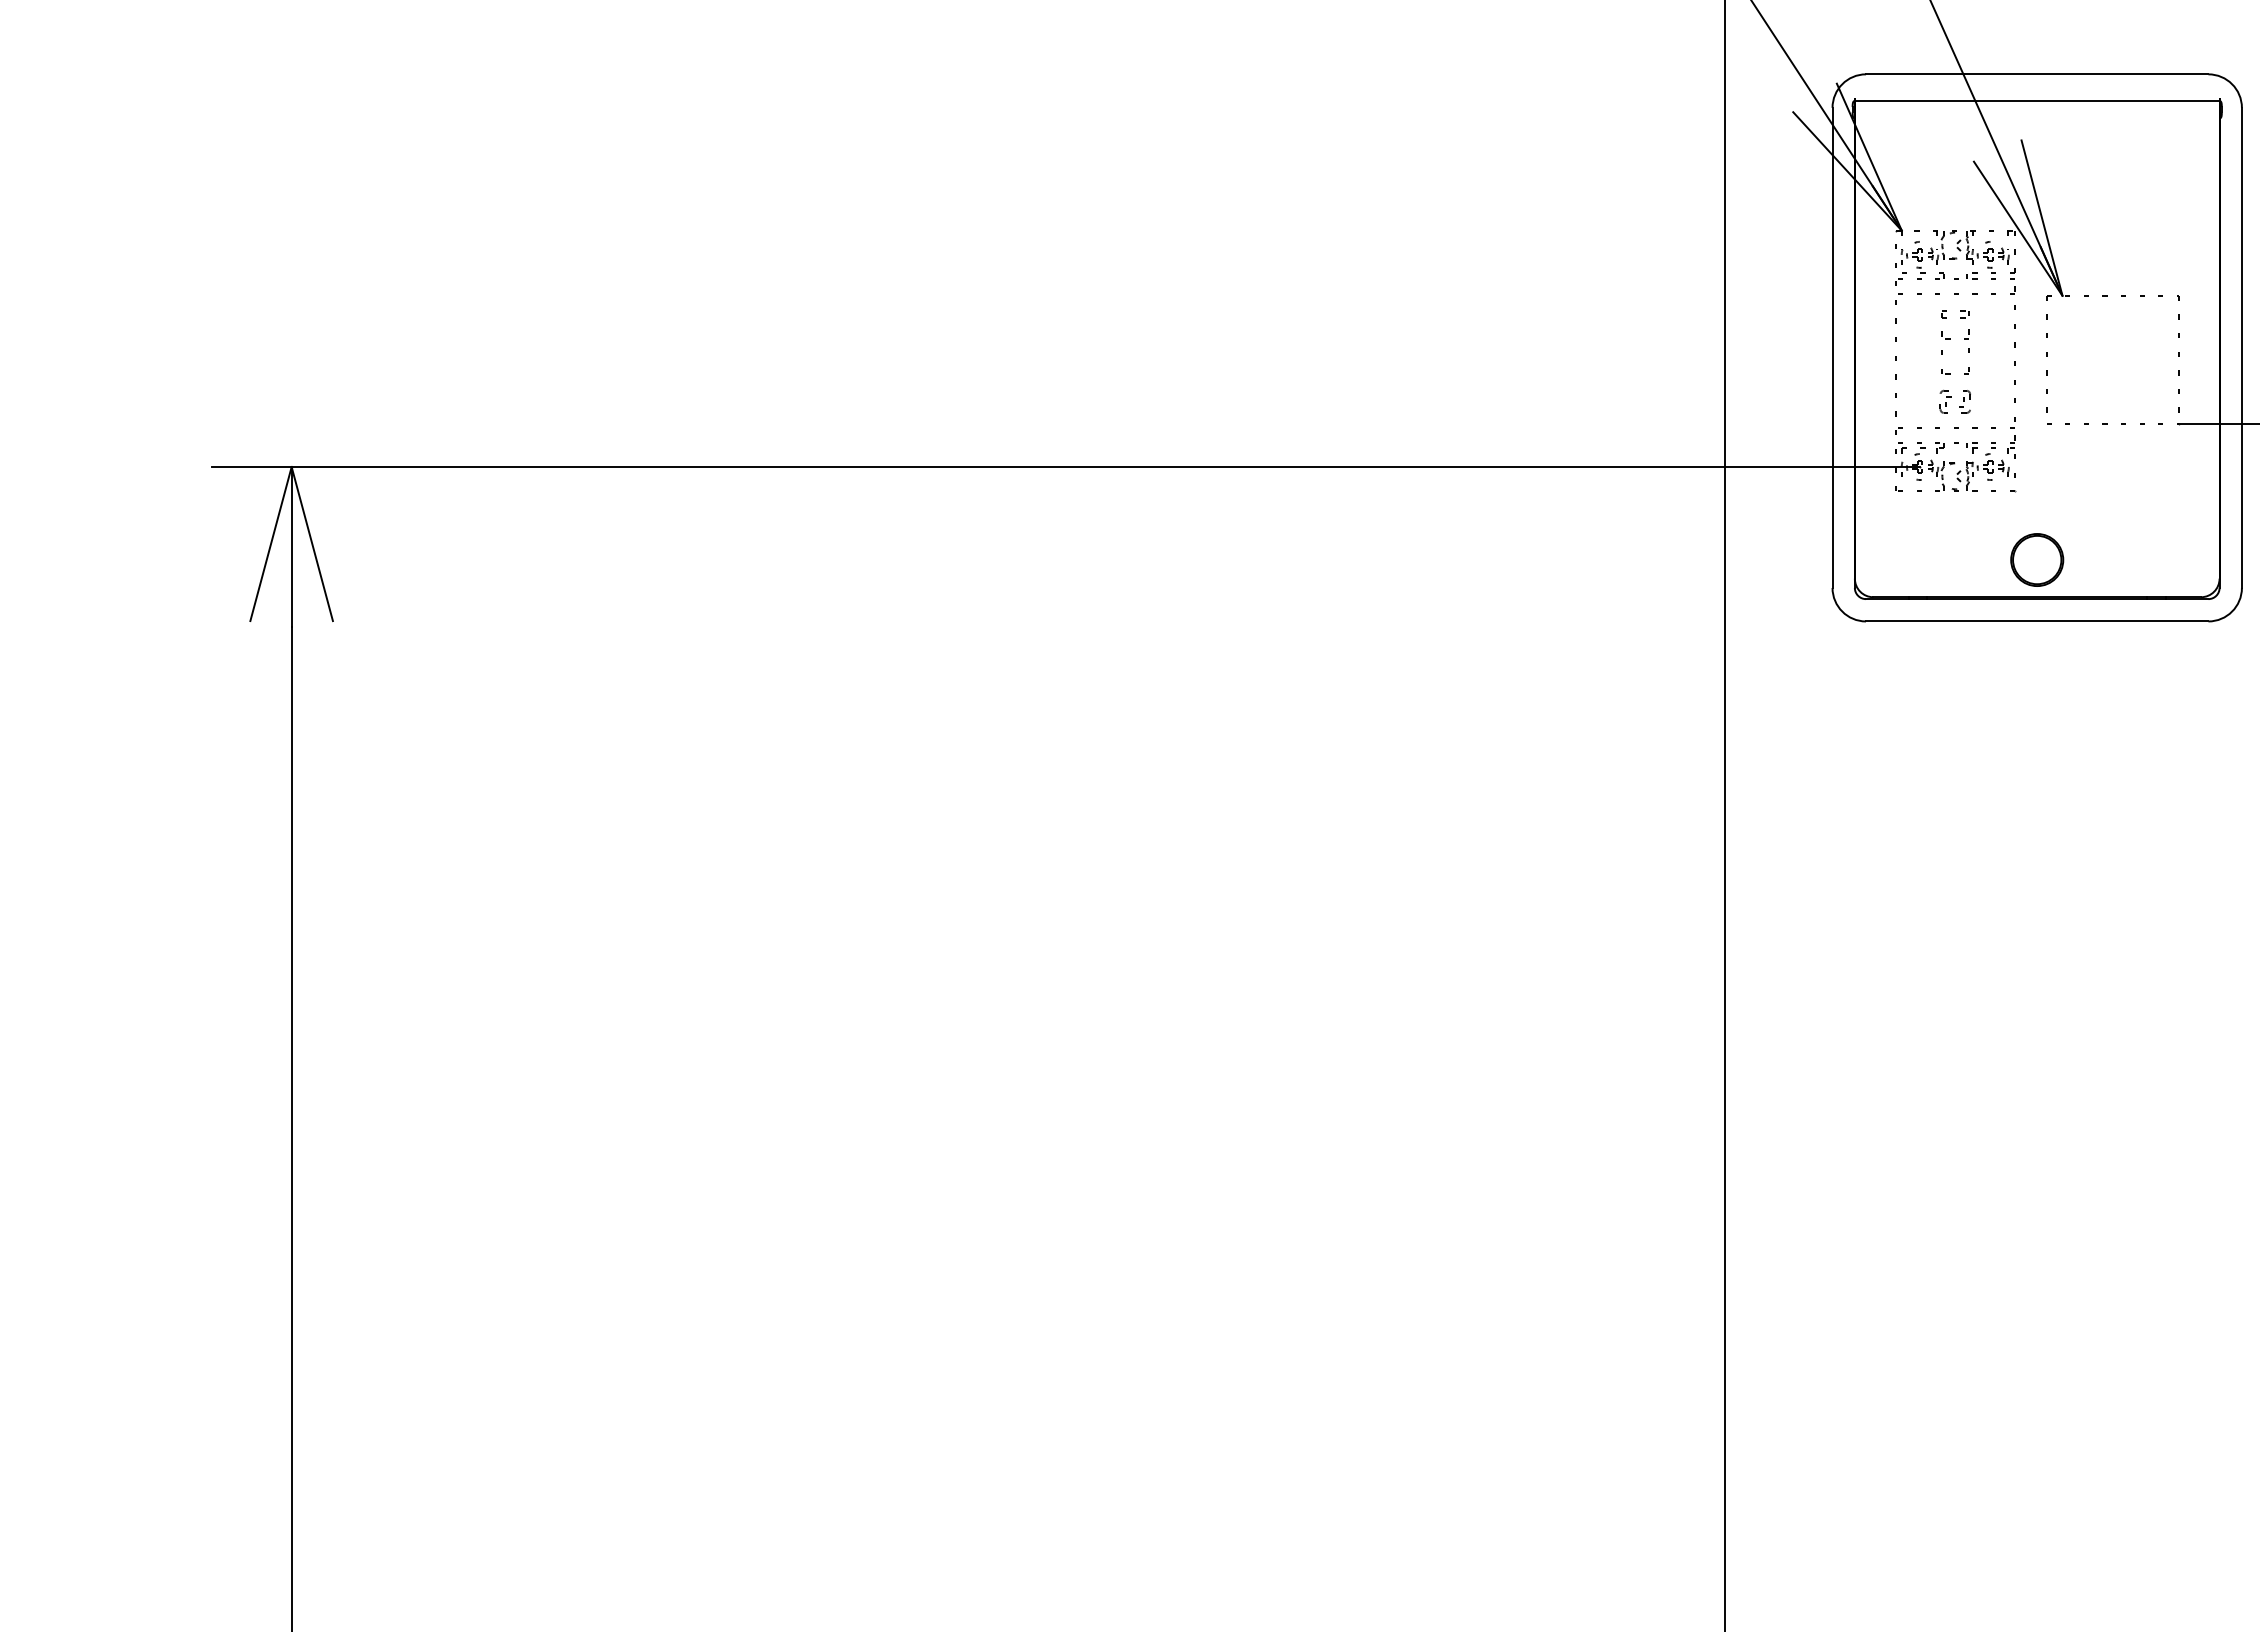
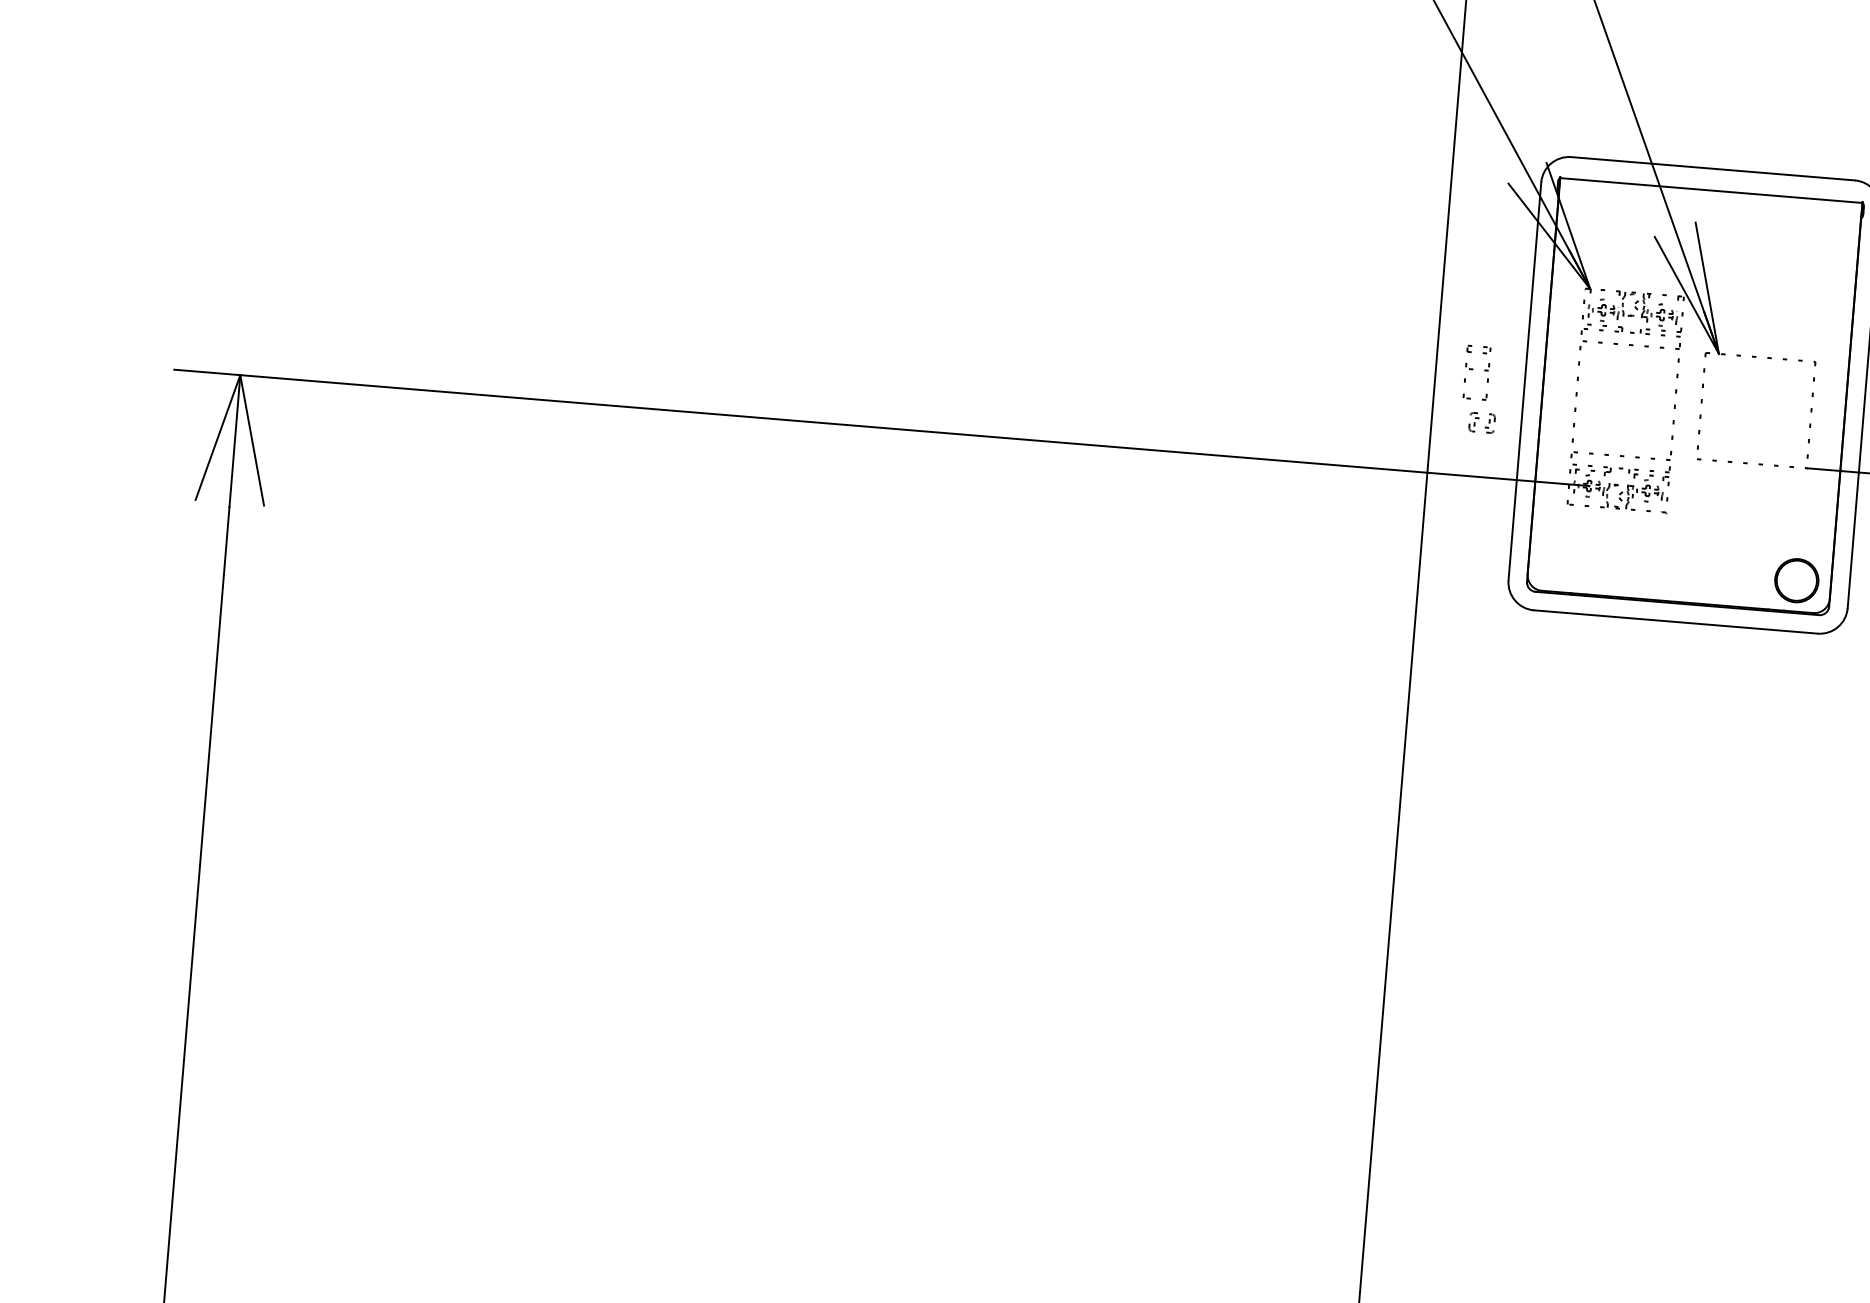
part: (1955, 342) -> (1477, 373), moved
part: (1954, 401) -> (1481, 422), moved
part: (2037, 559) -> (1797, 580), moved

